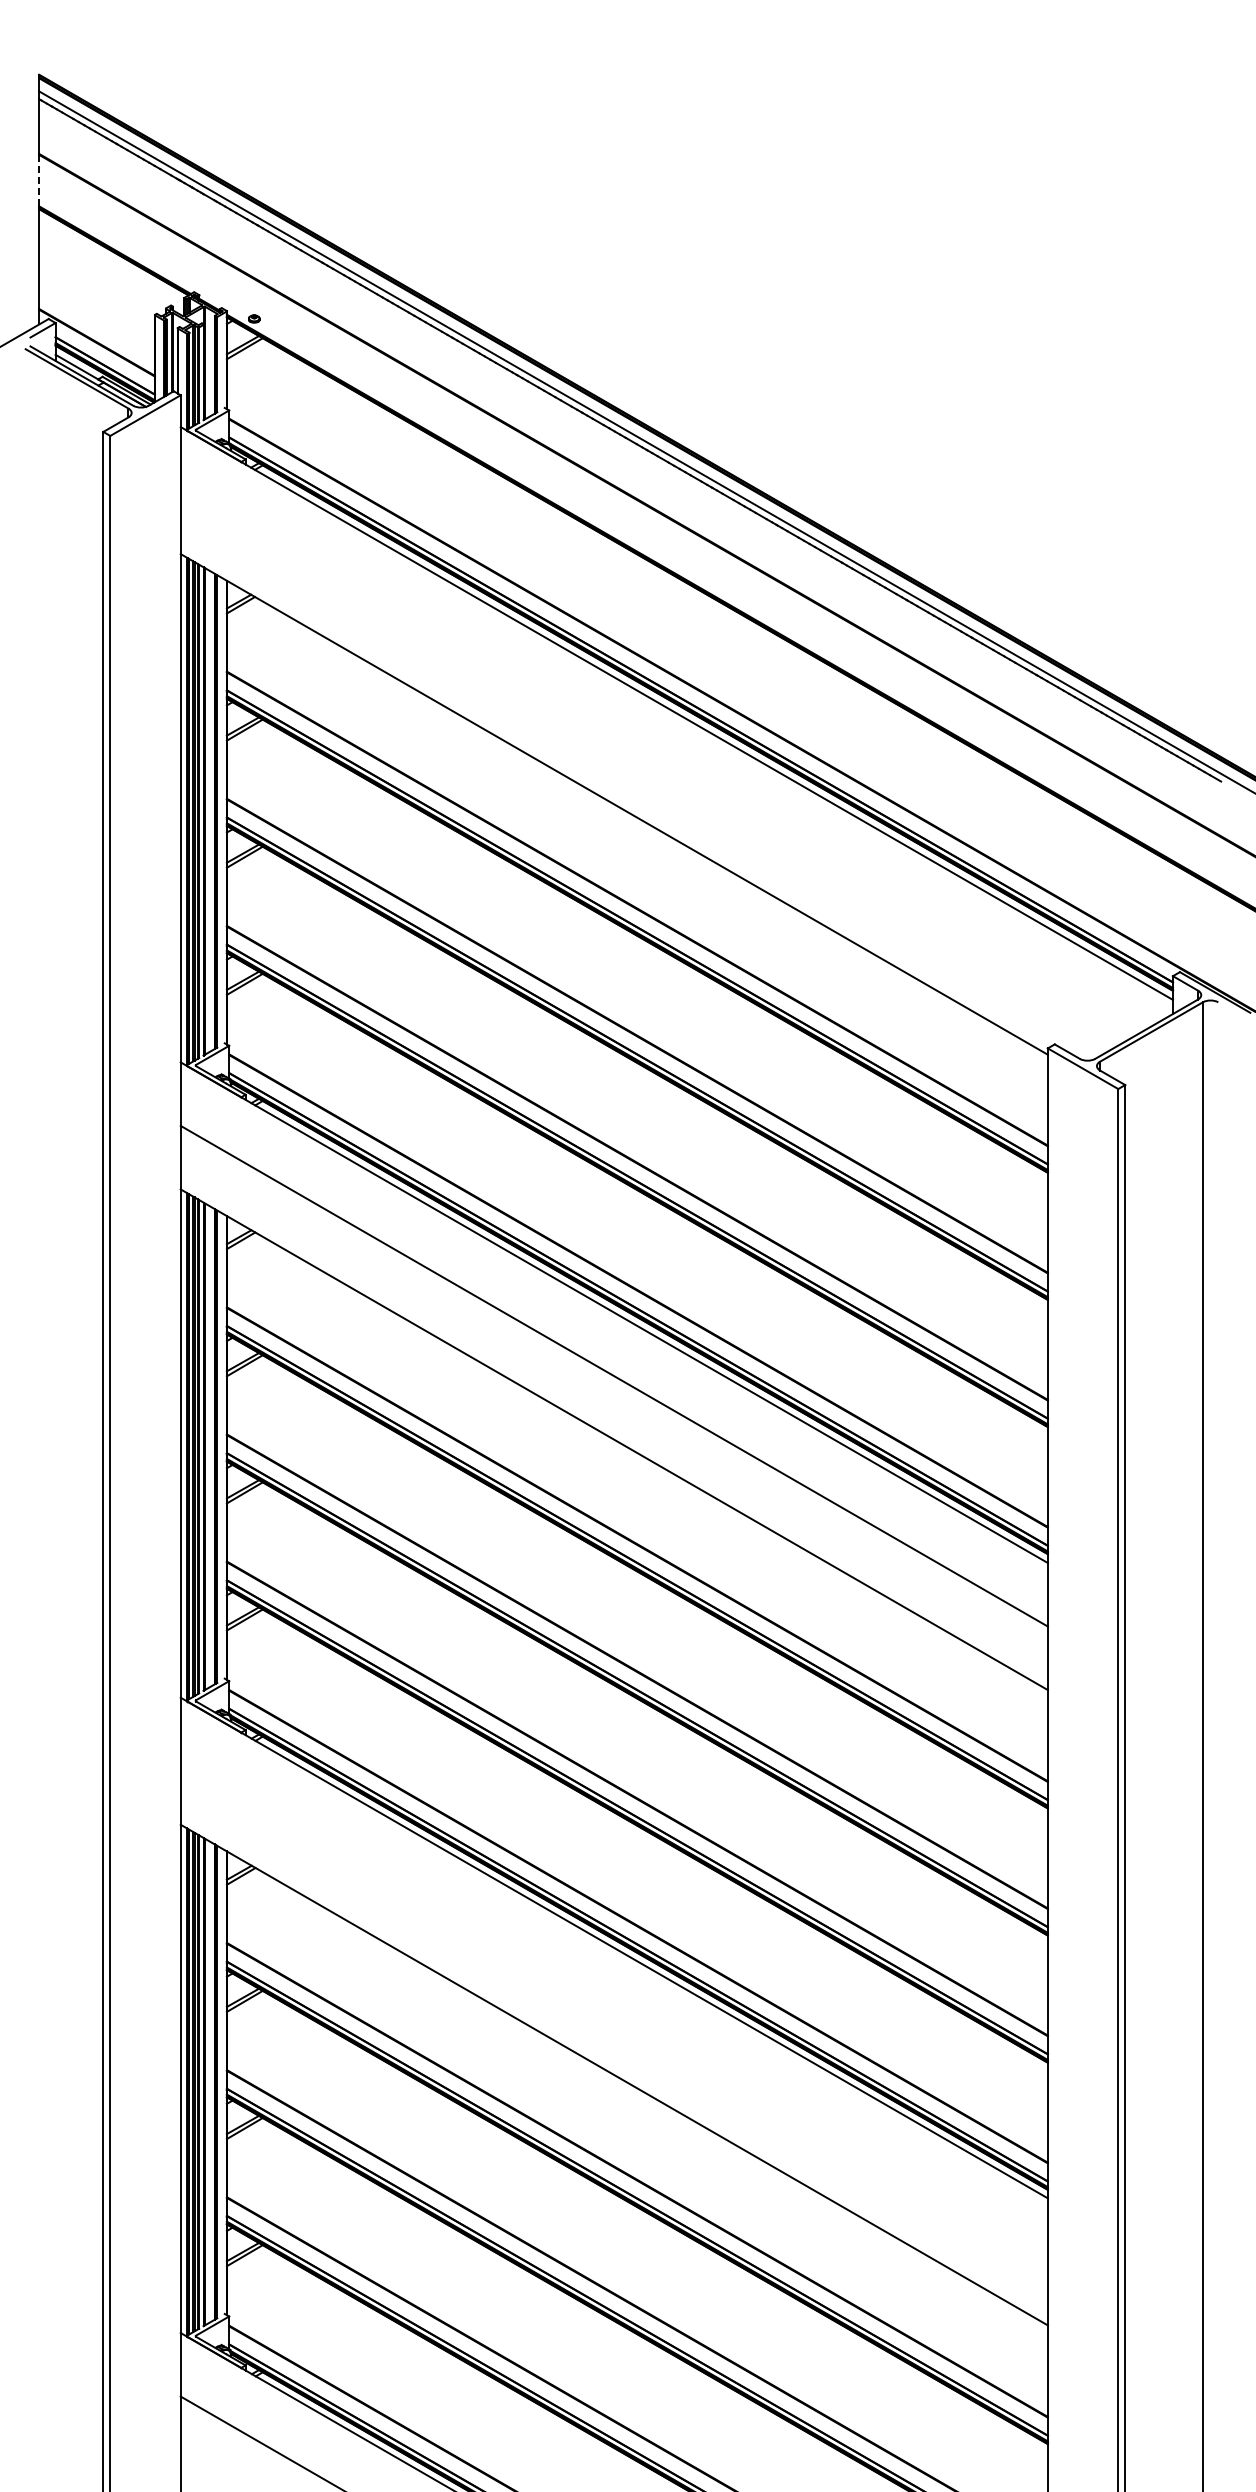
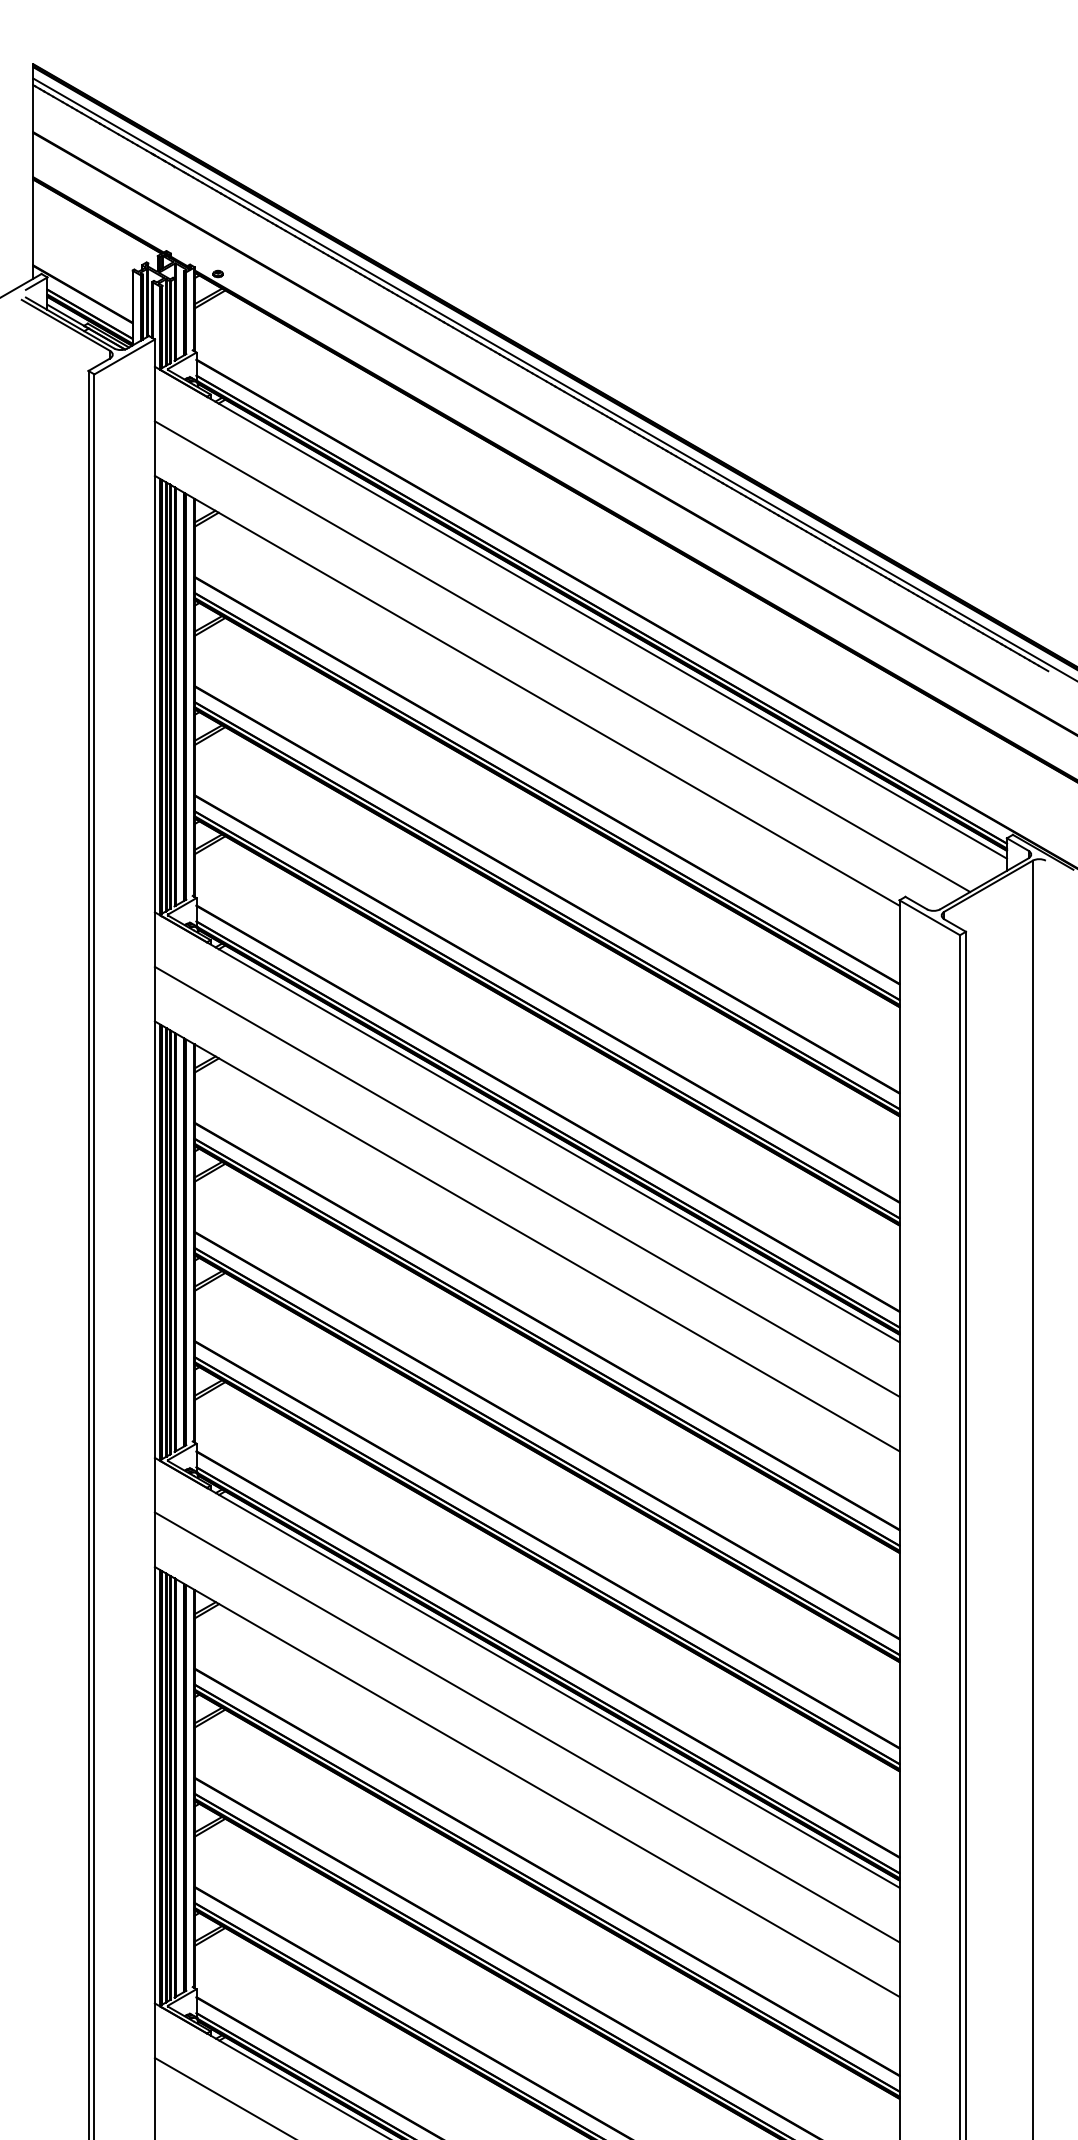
line: (39, 180) -> (33, 155), dashed -> solid
line: (655, 764) -> (562, 656), added
line: (613, 2011) -> (526, 1727), added

